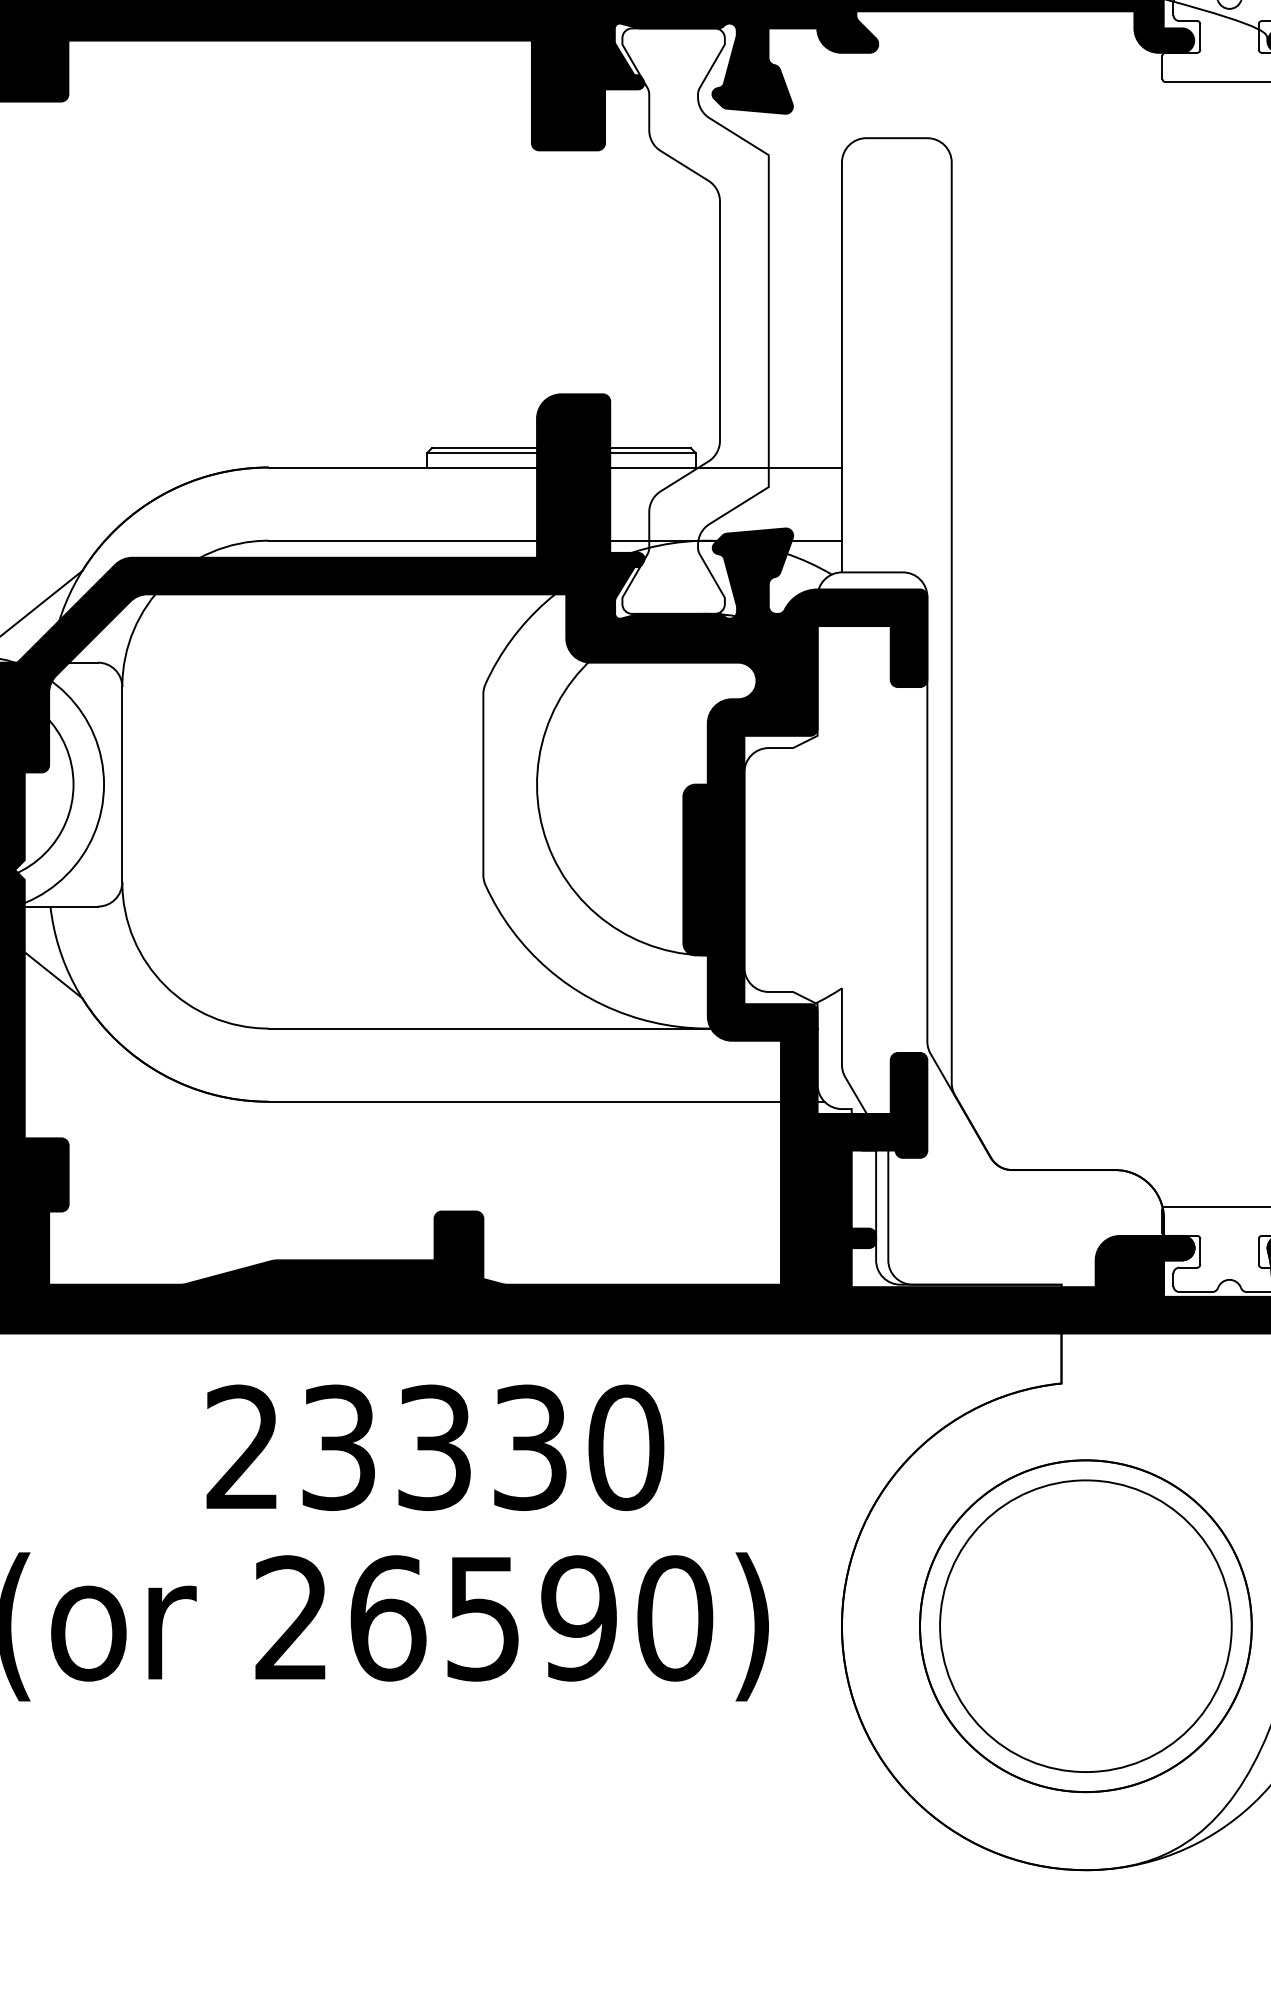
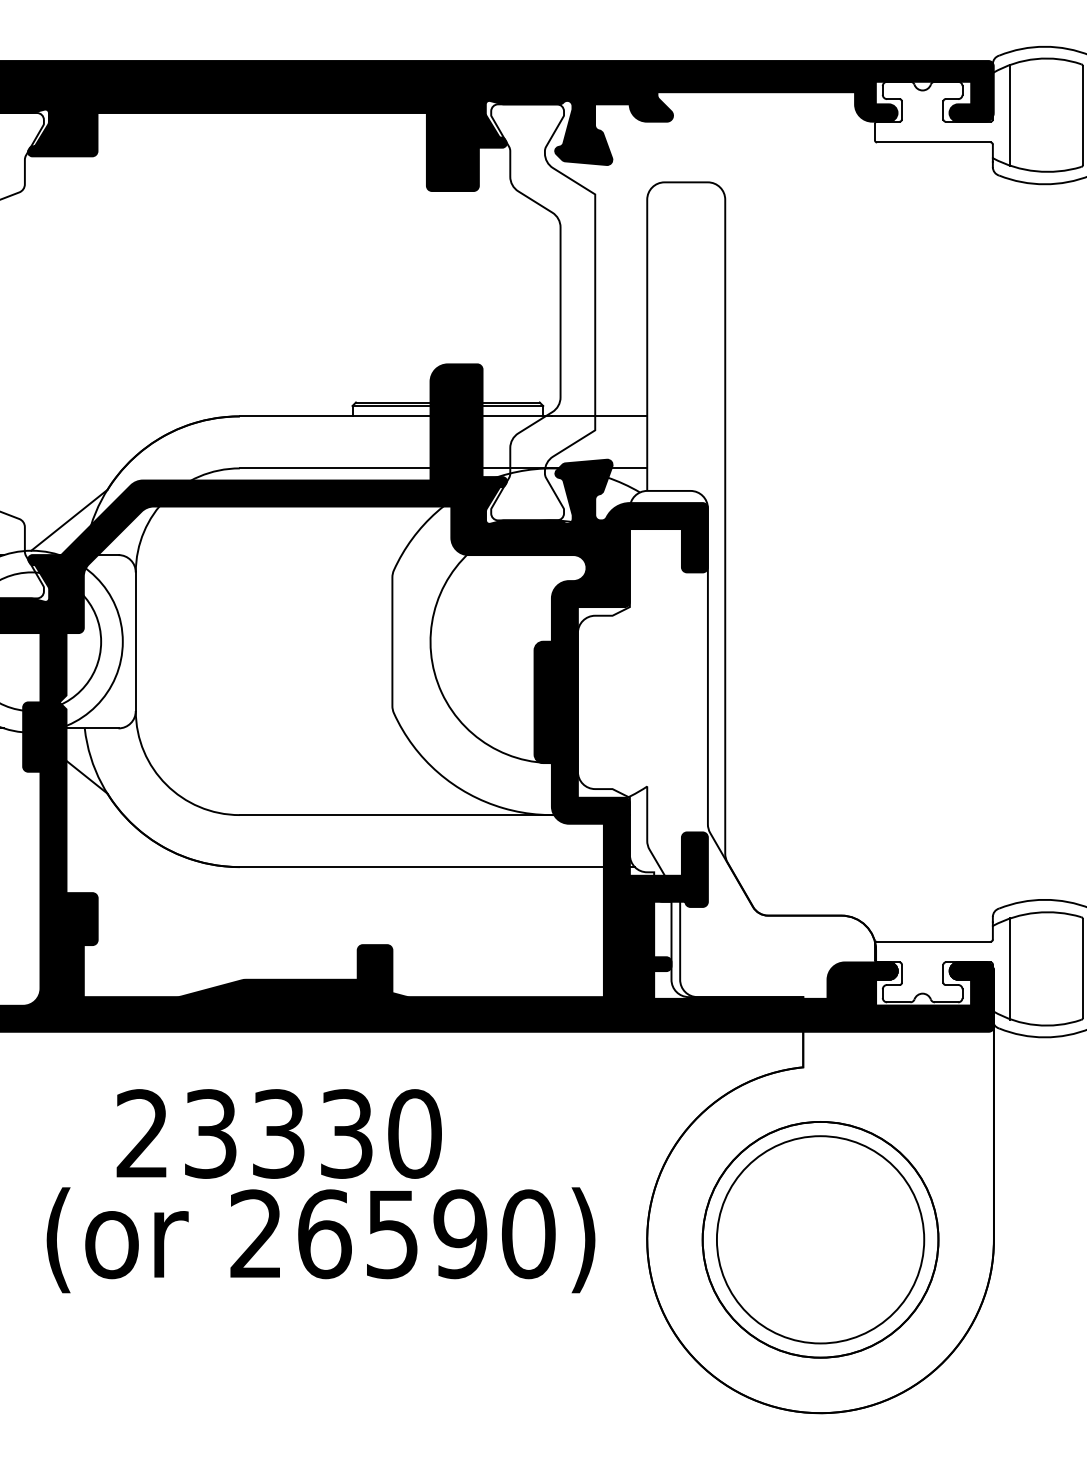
text: (434, 1447) -> (278, 1133), moved

